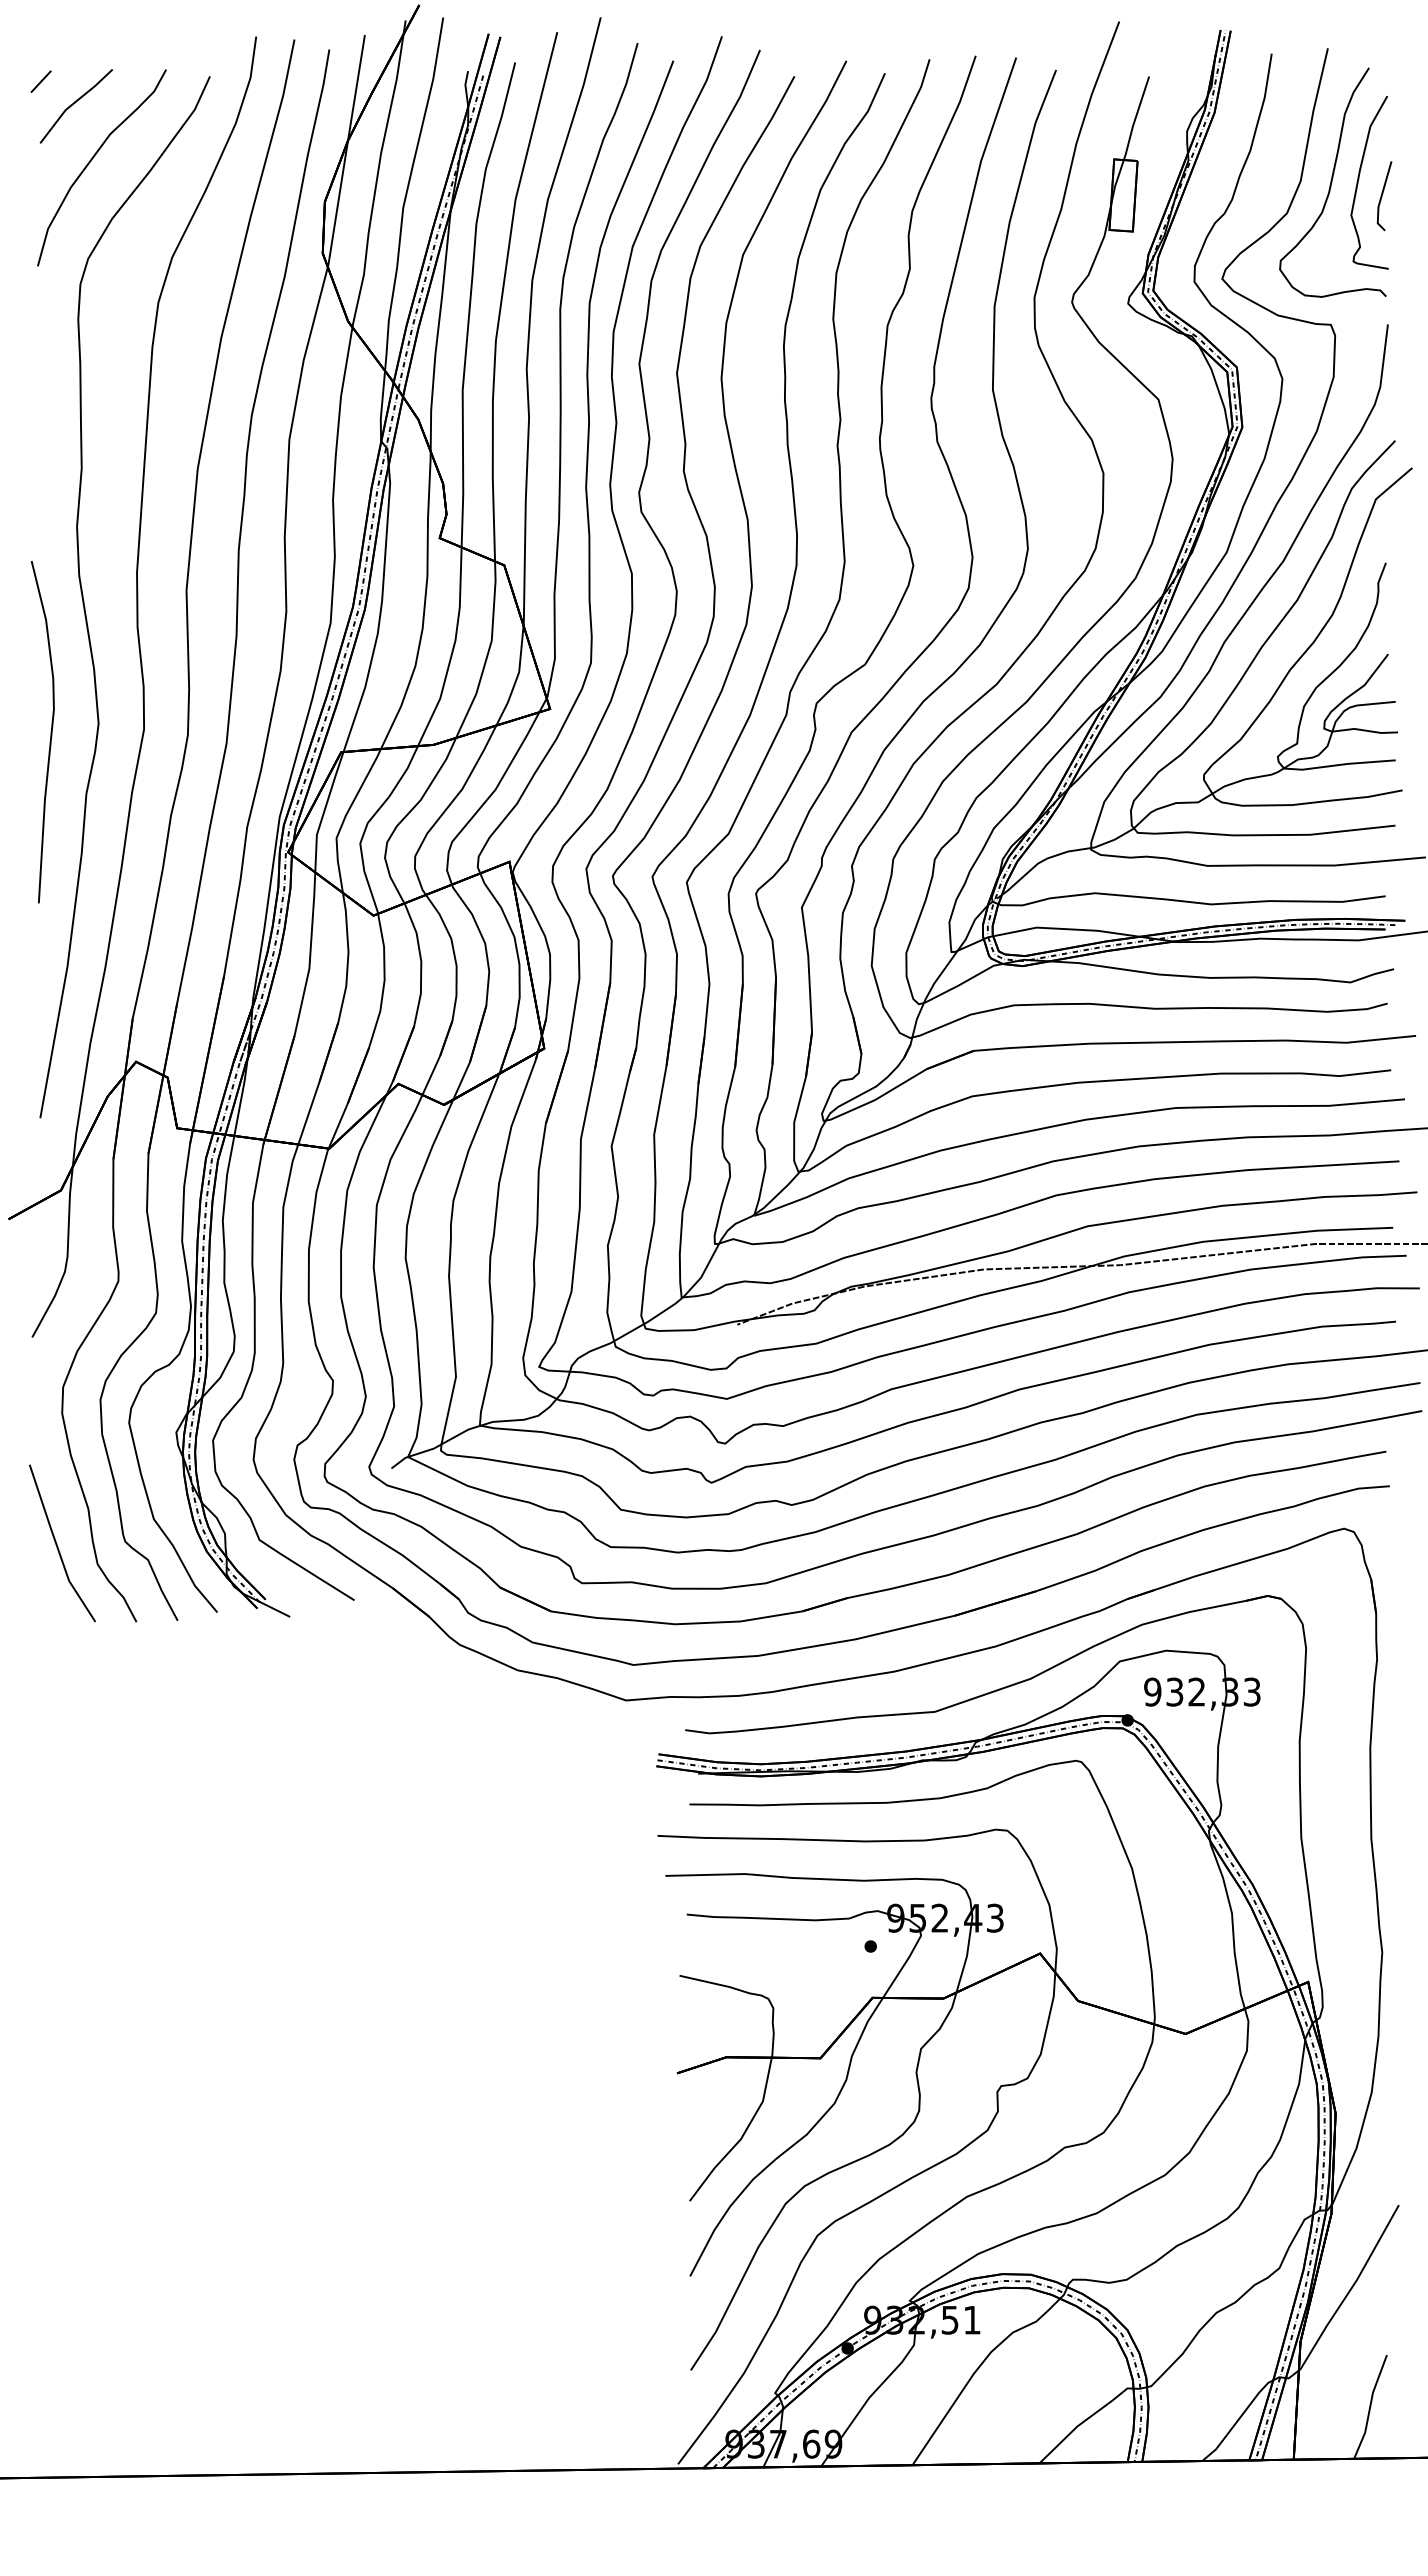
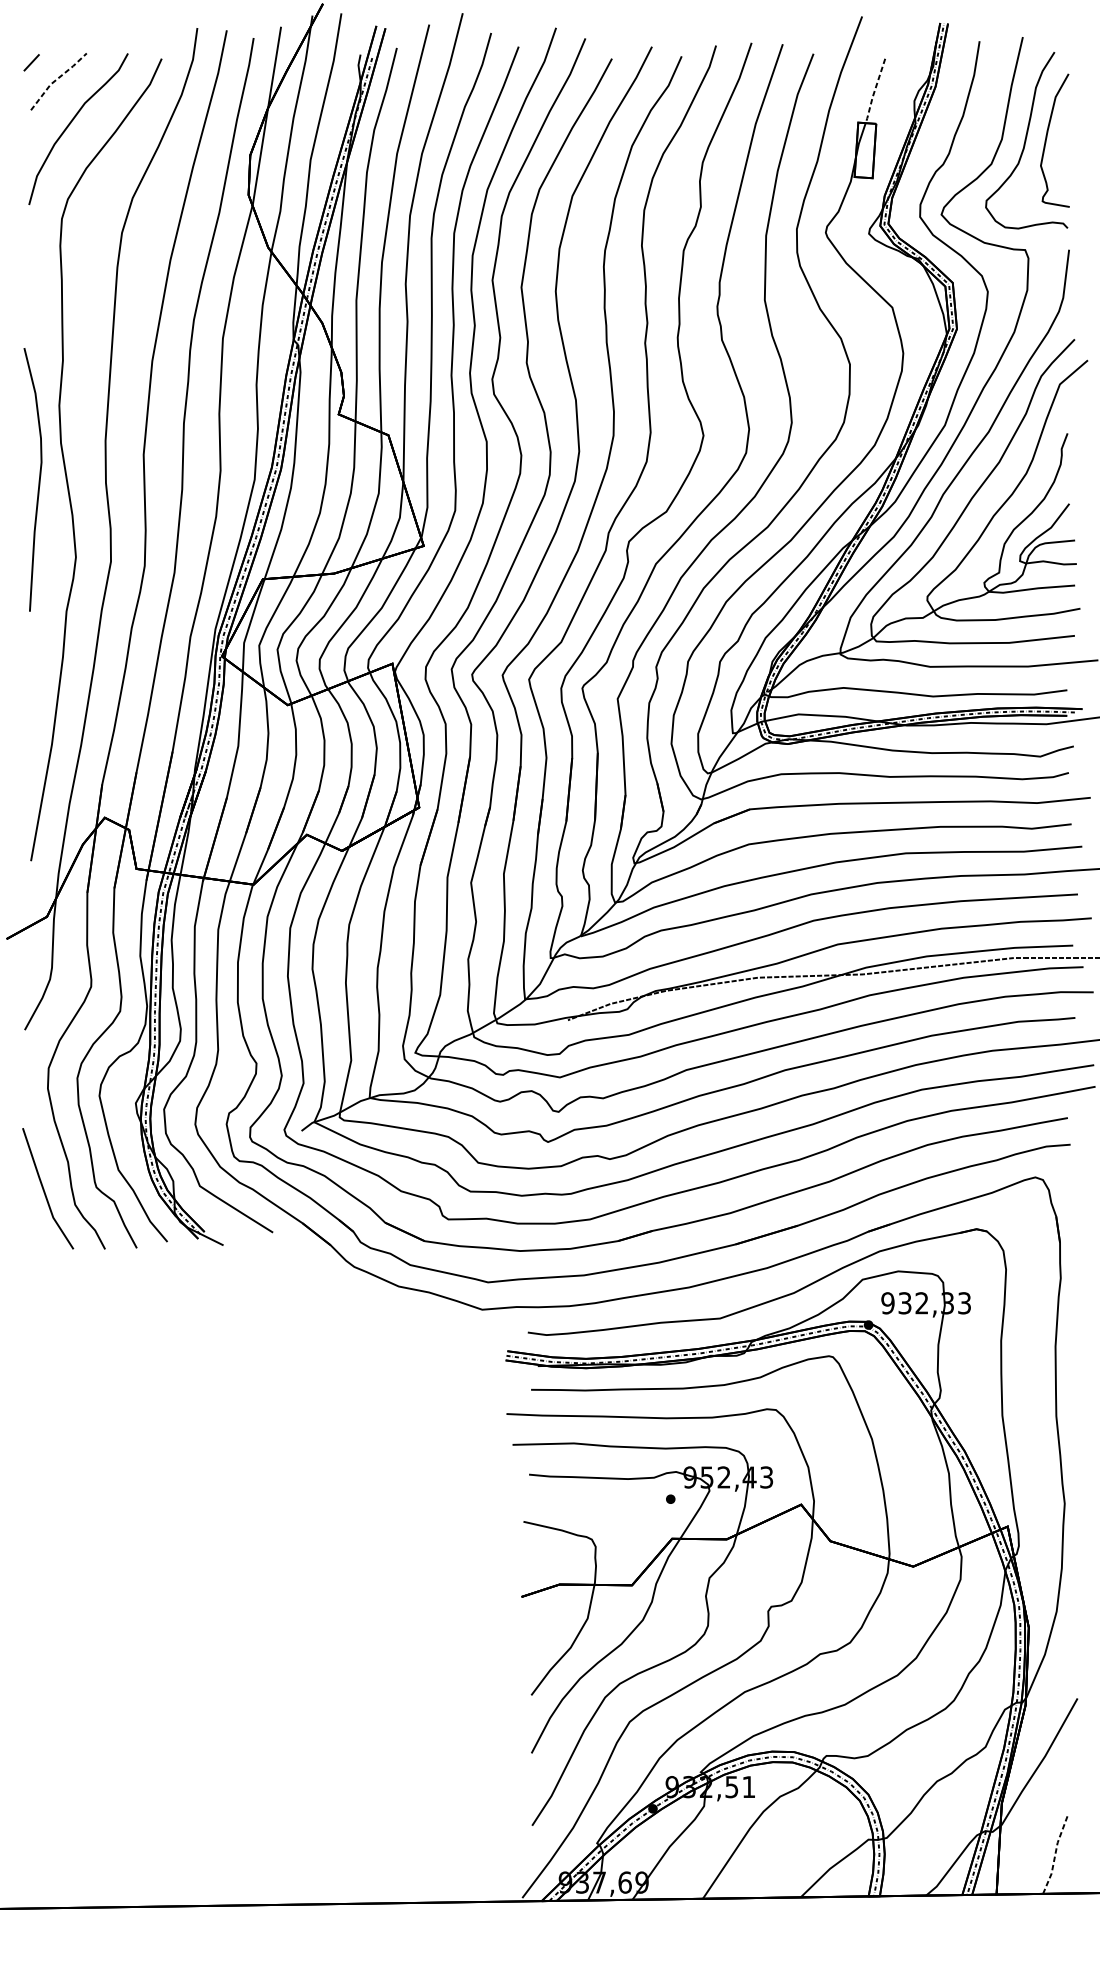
line: (74, 103) -> (57, 79), solid -> dashed
line: (1135, 119) -> (874, 91), solid -> dashed
line: (1382, 196) -> (1064, 151), removed
curve: (50, 732) -> (38, 480), moved
line: (1370, 2406) -> (1055, 1853), solid -> dashed

